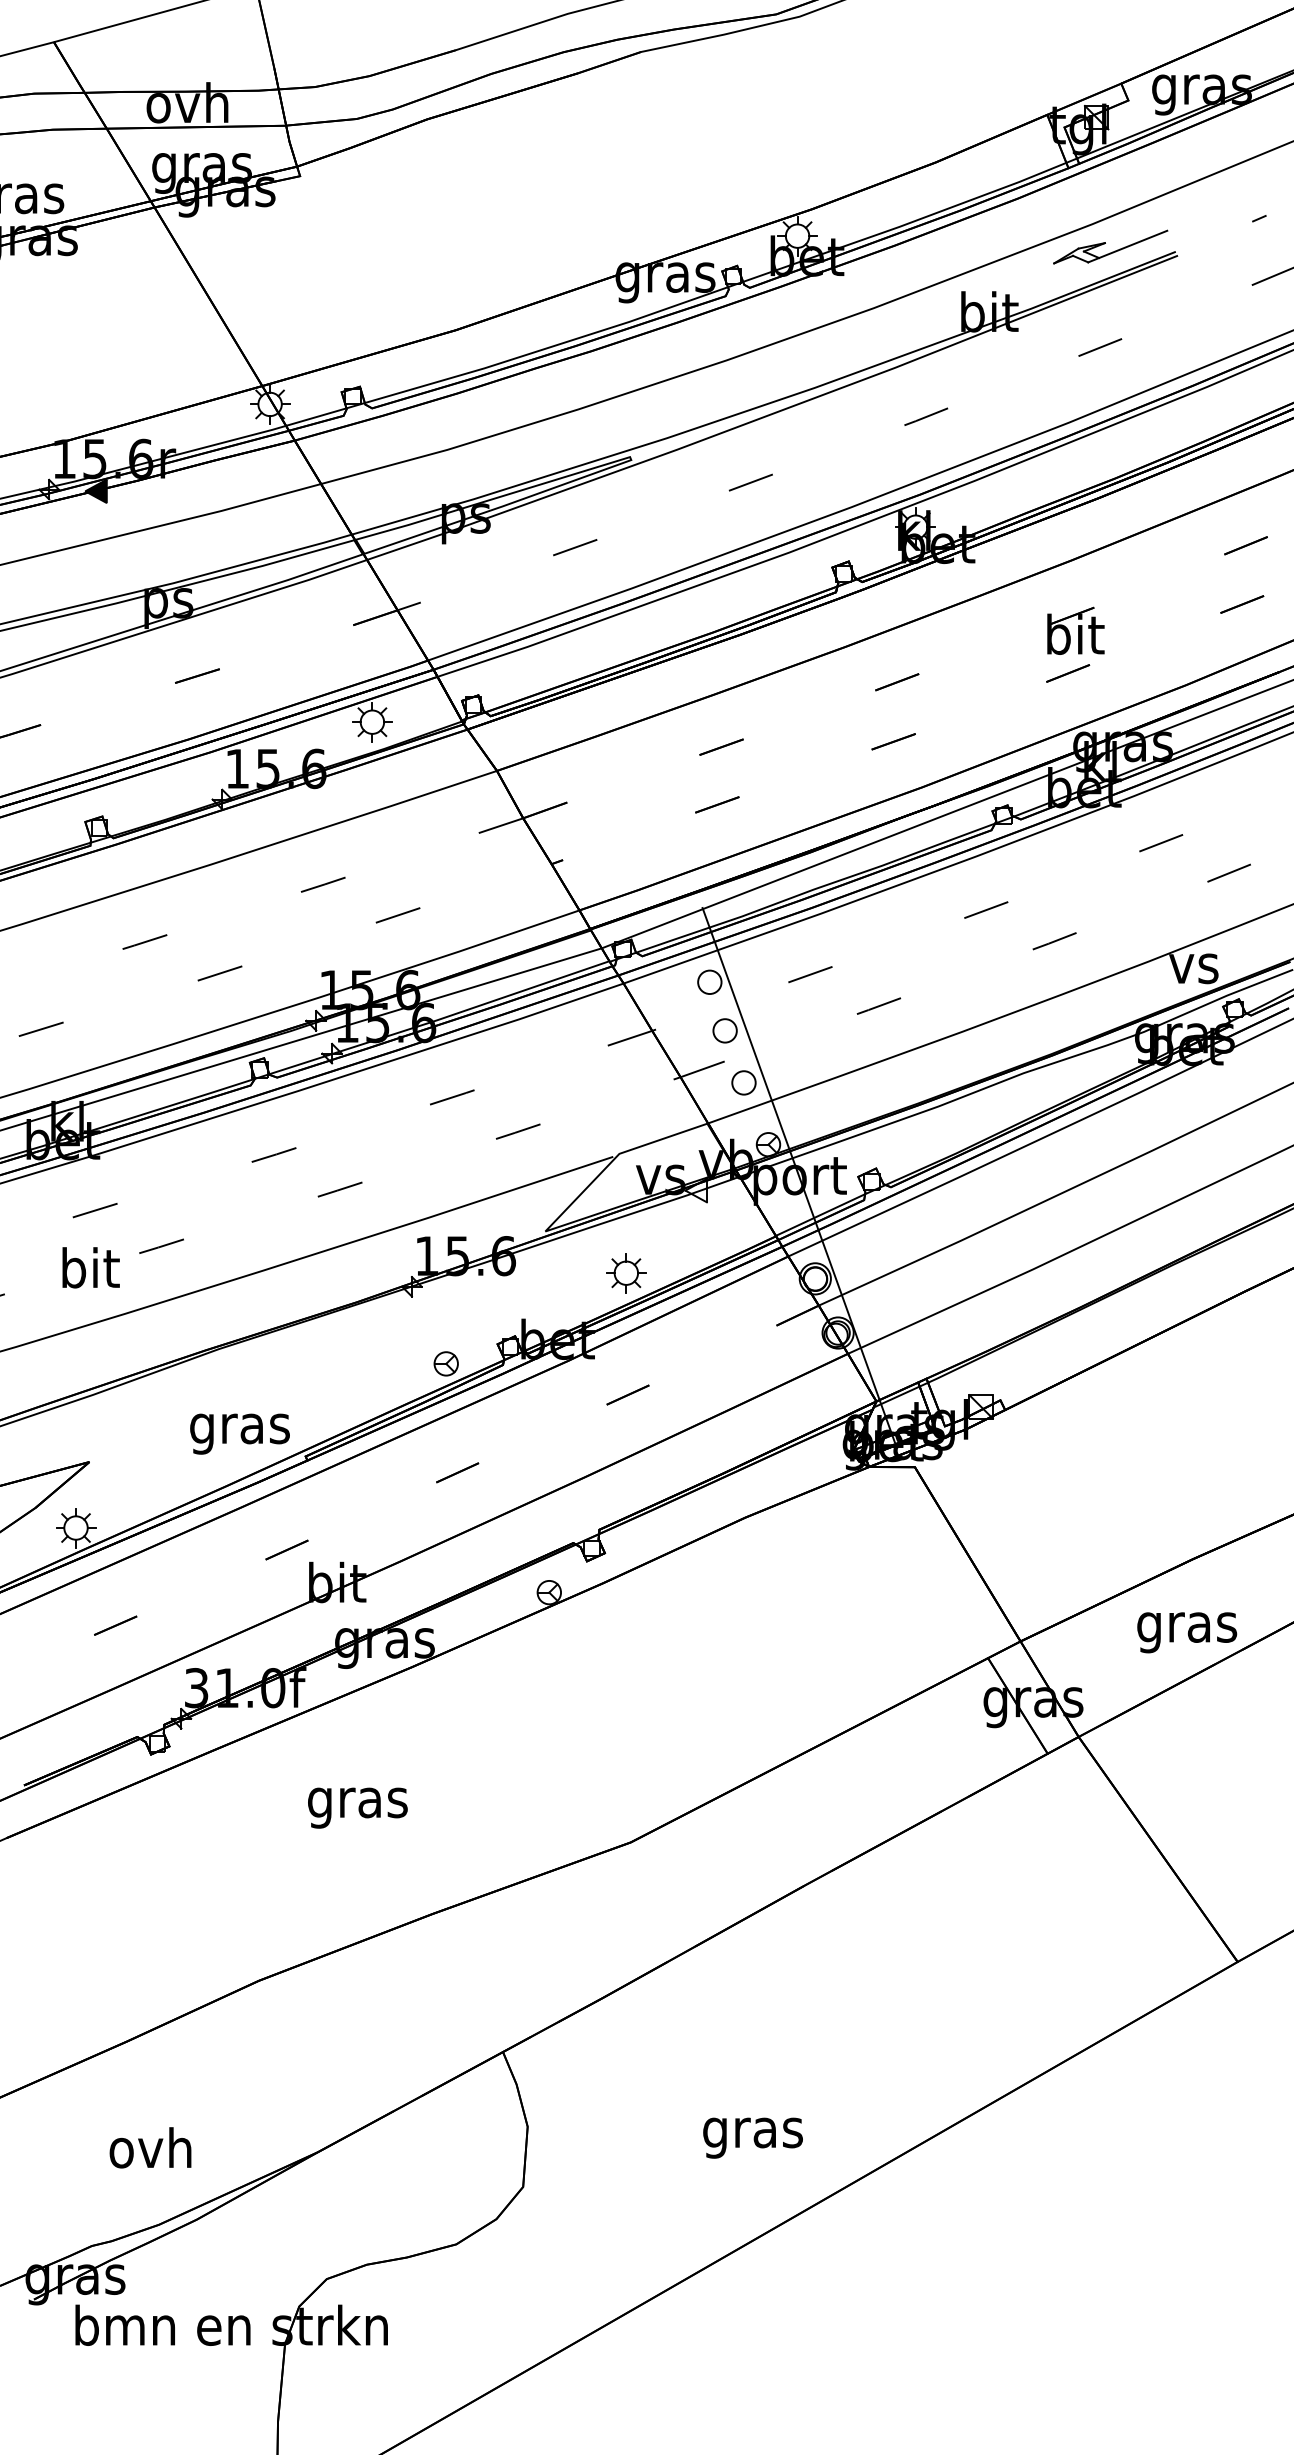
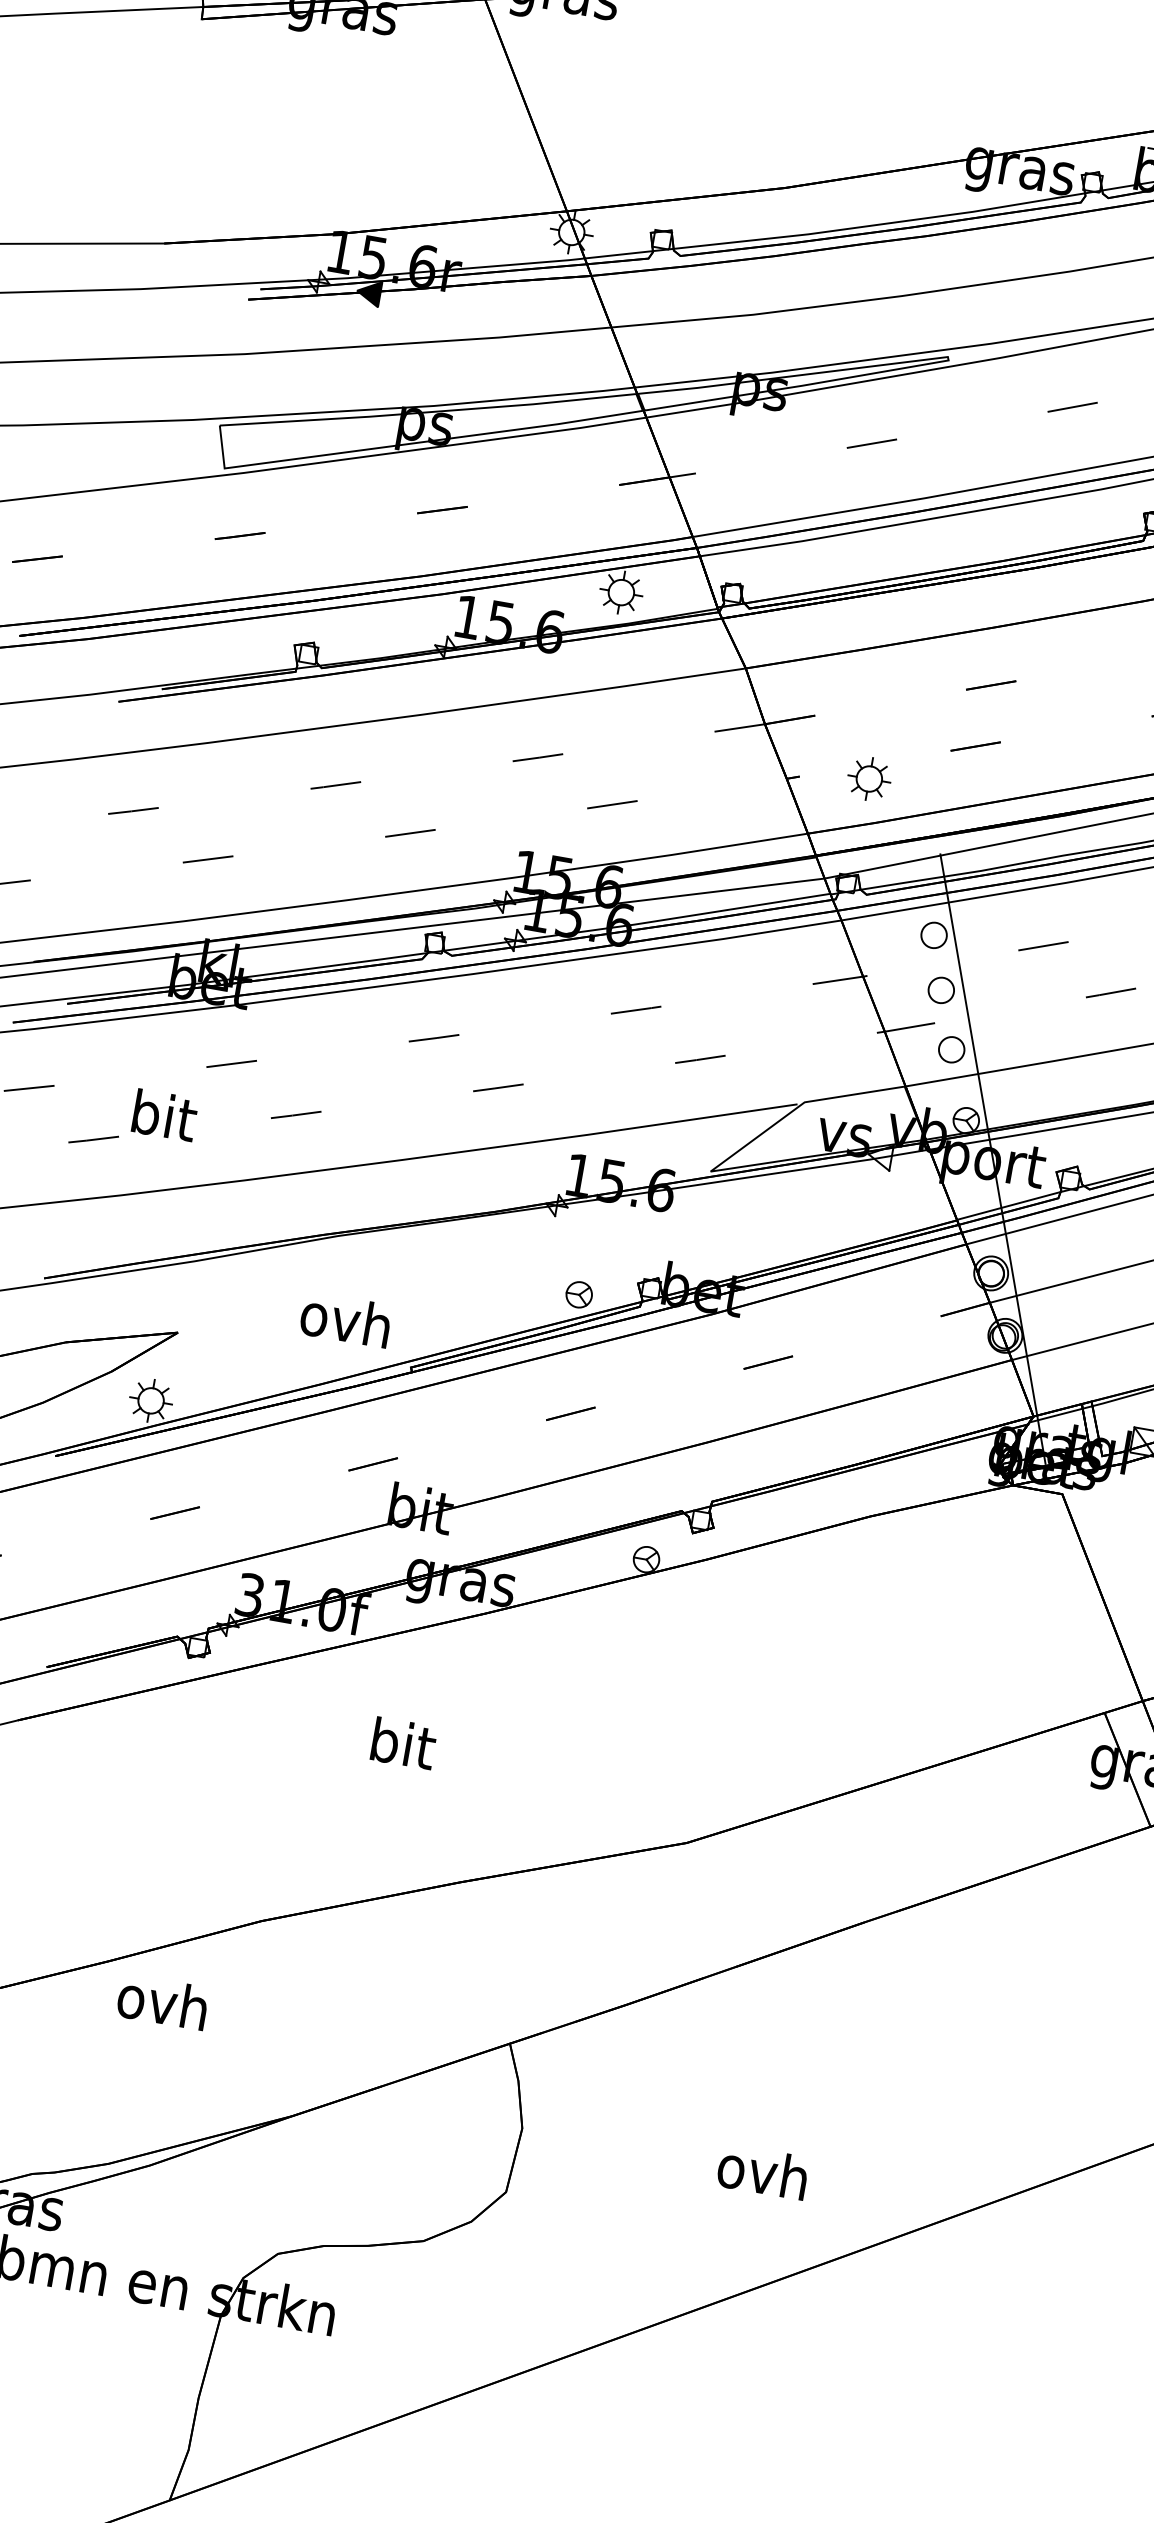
text: (90, 1267) -> (164, 1115), moved
part: (626, 1273) -> (869, 779), moved
text: (239, 1428) -> (345, 1325), gras -> ovh
text: (357, 1802) -> (401, 1748), gras -> bit
text: (752, 2132) -> (762, 2177), gras -> ovh
text: (150, 2147) -> (162, 2001), moved

